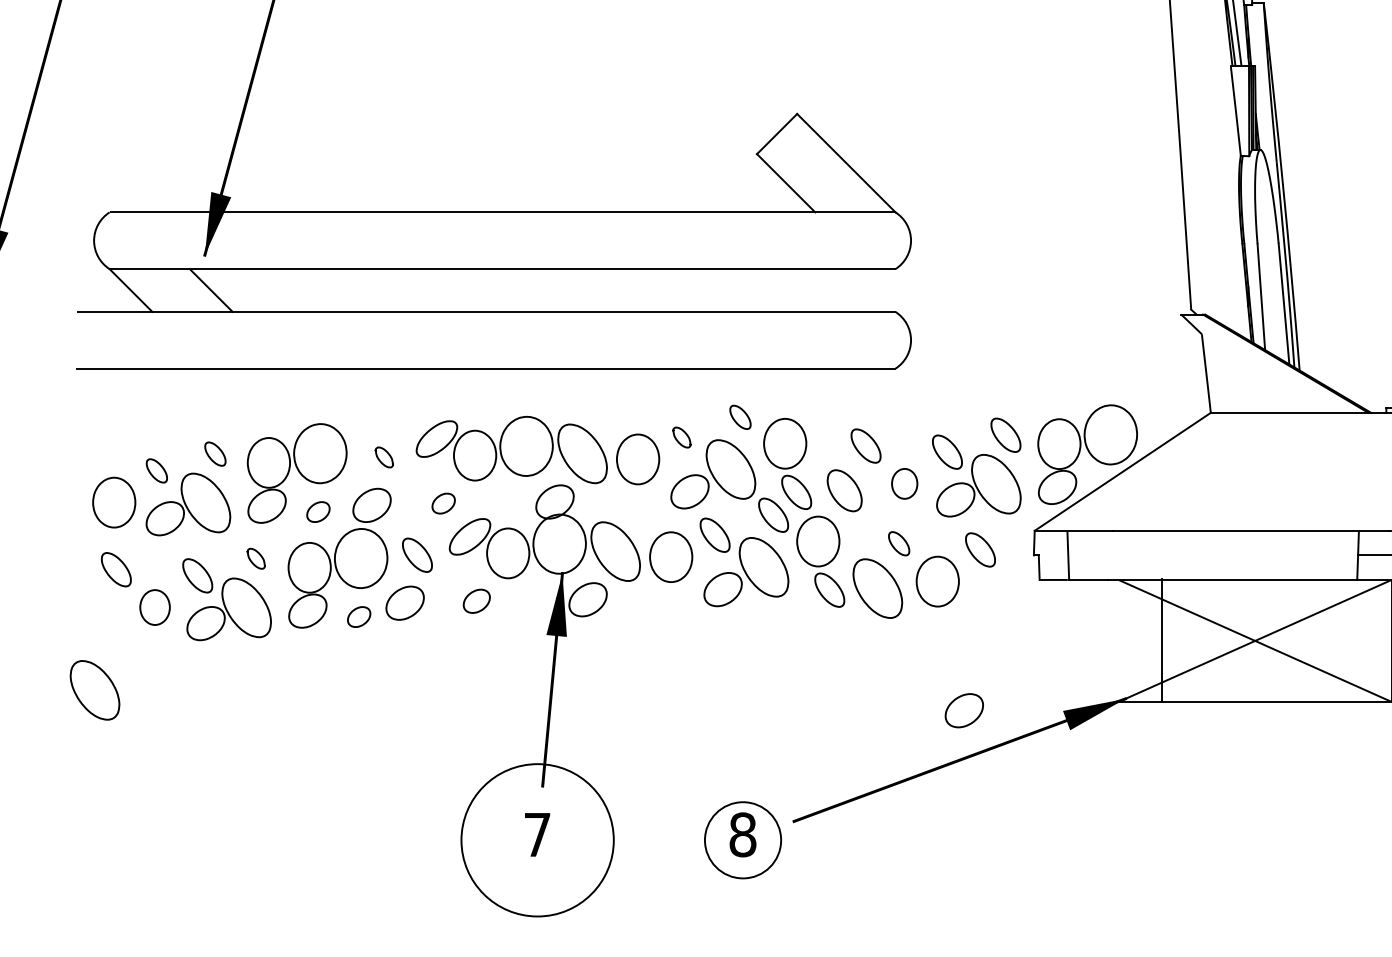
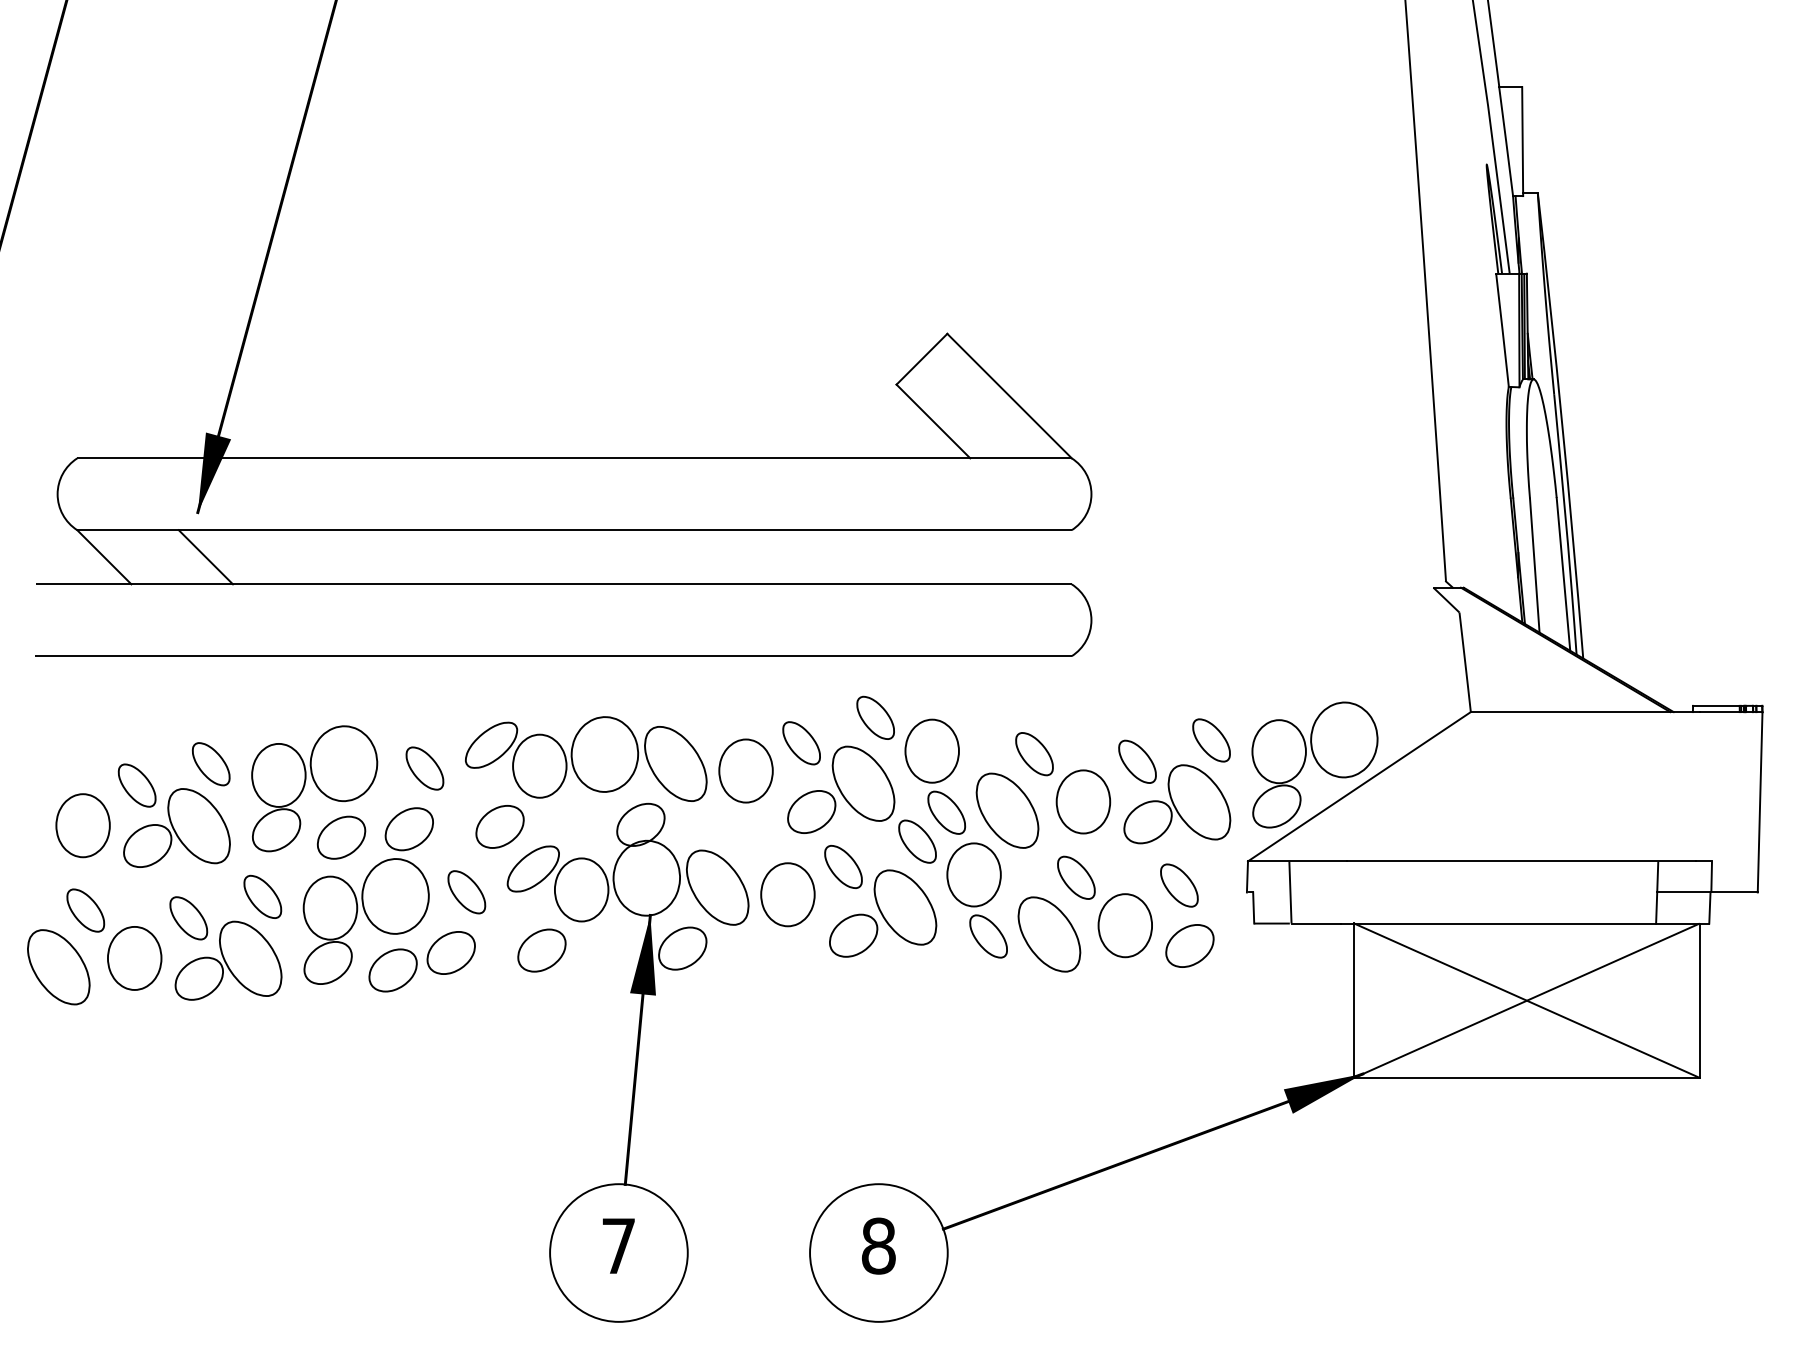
part: (740, 417) -> (875, 717), size x1.43
part: (681, 437) -> (801, 743), size x1.67
part: (214, 454) -> (210, 764), size x1.43
part: (384, 457) -> (424, 768), size x1.67
part: (156, 470) -> (136, 785), size x1.43
part: (904, 483) -> (1083, 801), size x1.67
part: (844, 490) -> (1007, 810), size x1.43
part: (443, 503) -> (499, 826), size x1.67
part: (318, 511) -> (341, 837), size x1.67
part: (899, 543) -> (1076, 877), size x1.43
part: (255, 558) -> (262, 896), size x1.67
part: (476, 601) -> (541, 950), size x1.43
part: (154, 607) -> (134, 958), size x1.43
part: (358, 617) -> (392, 970), size x1.67
line: (1162, 639) -> (1354, 999), moved
part: (94, 690) -> (58, 967), moved
part: (964, 710) -> (1189, 945), moved
circle: (537, 839) -> (618, 1252), size x0.71
circle: (742, 839) -> (878, 1252), size x1.43

